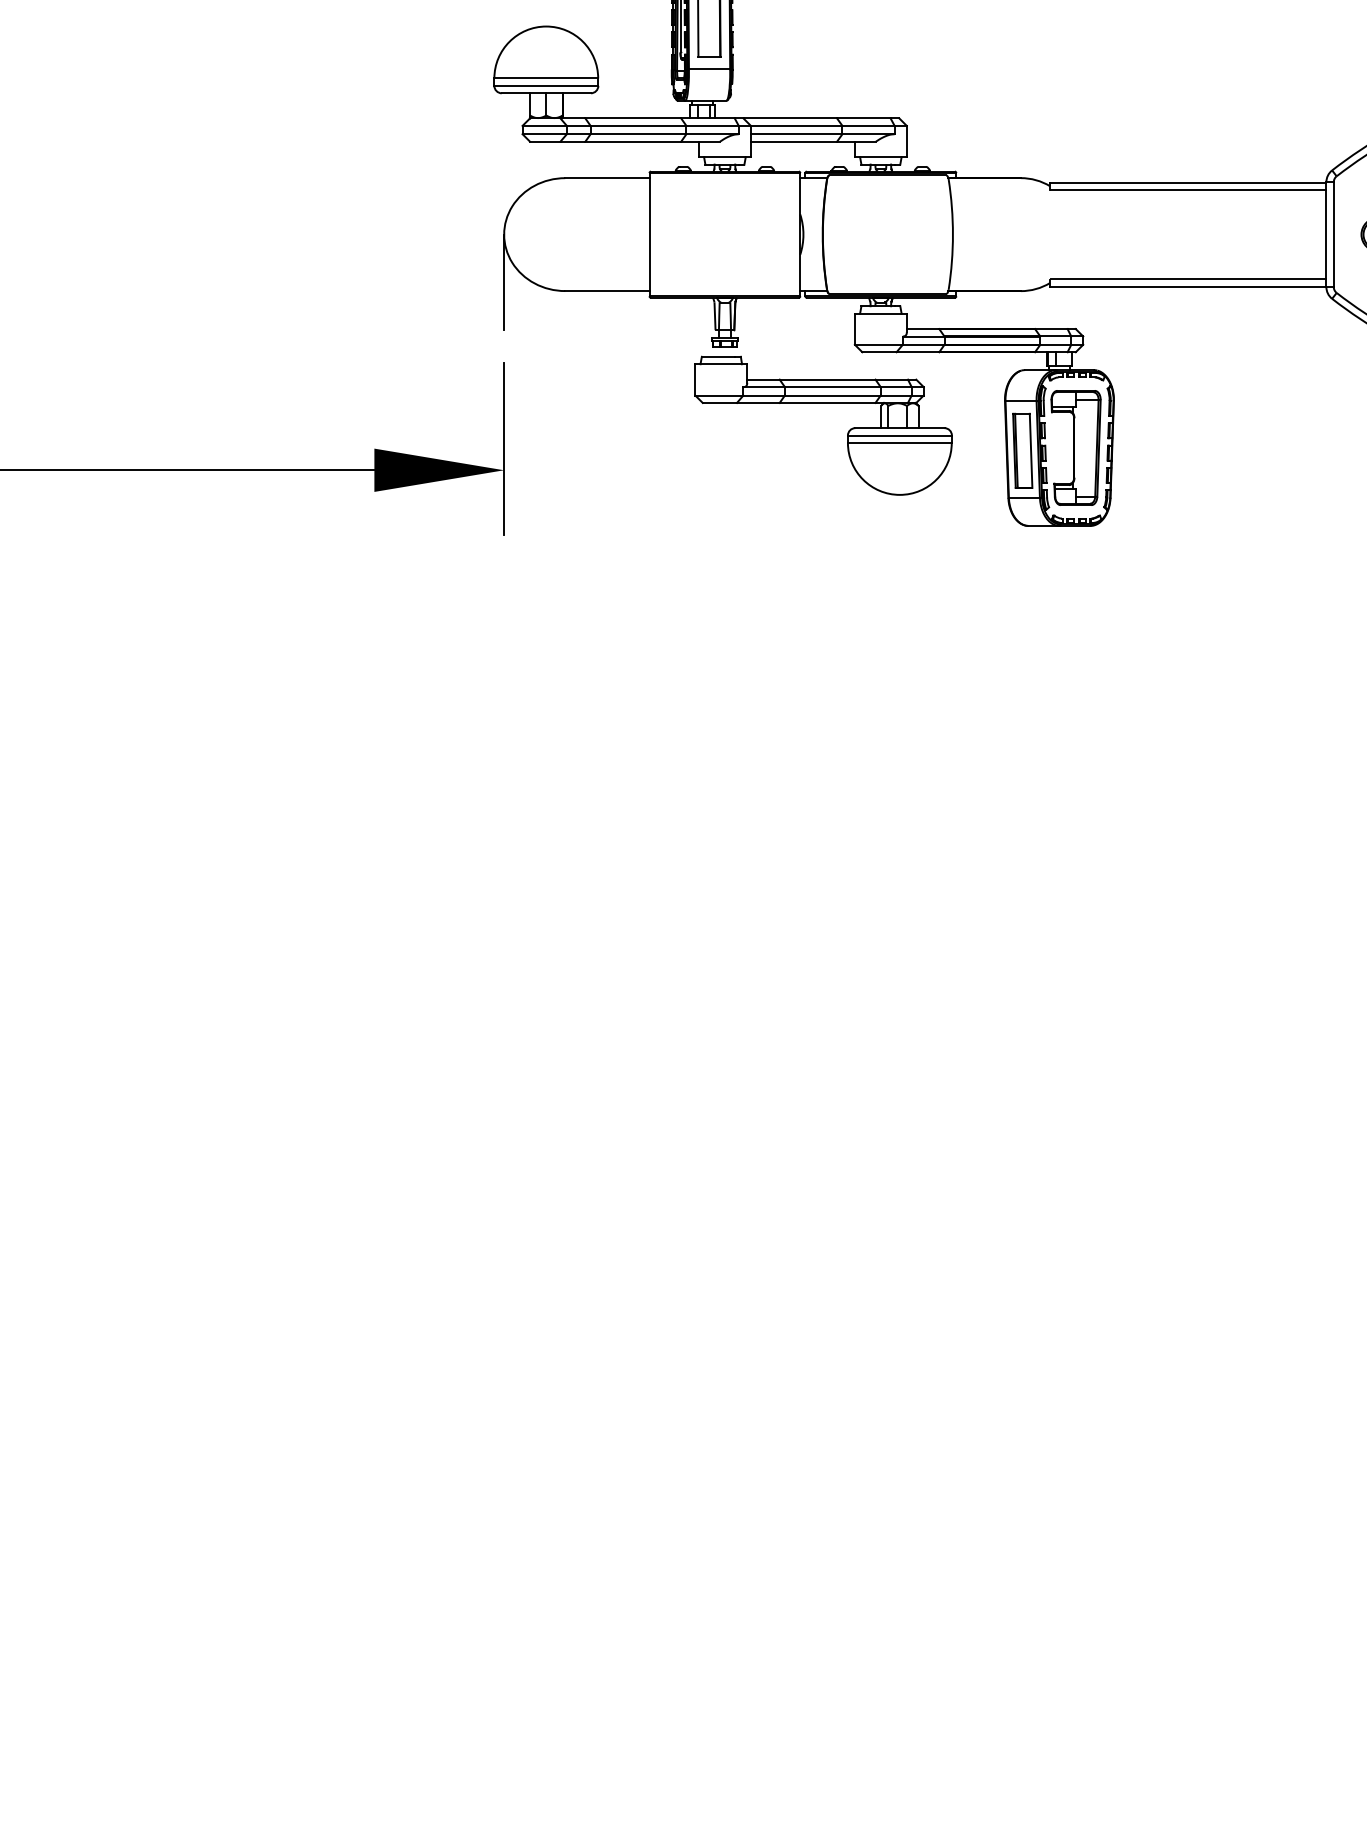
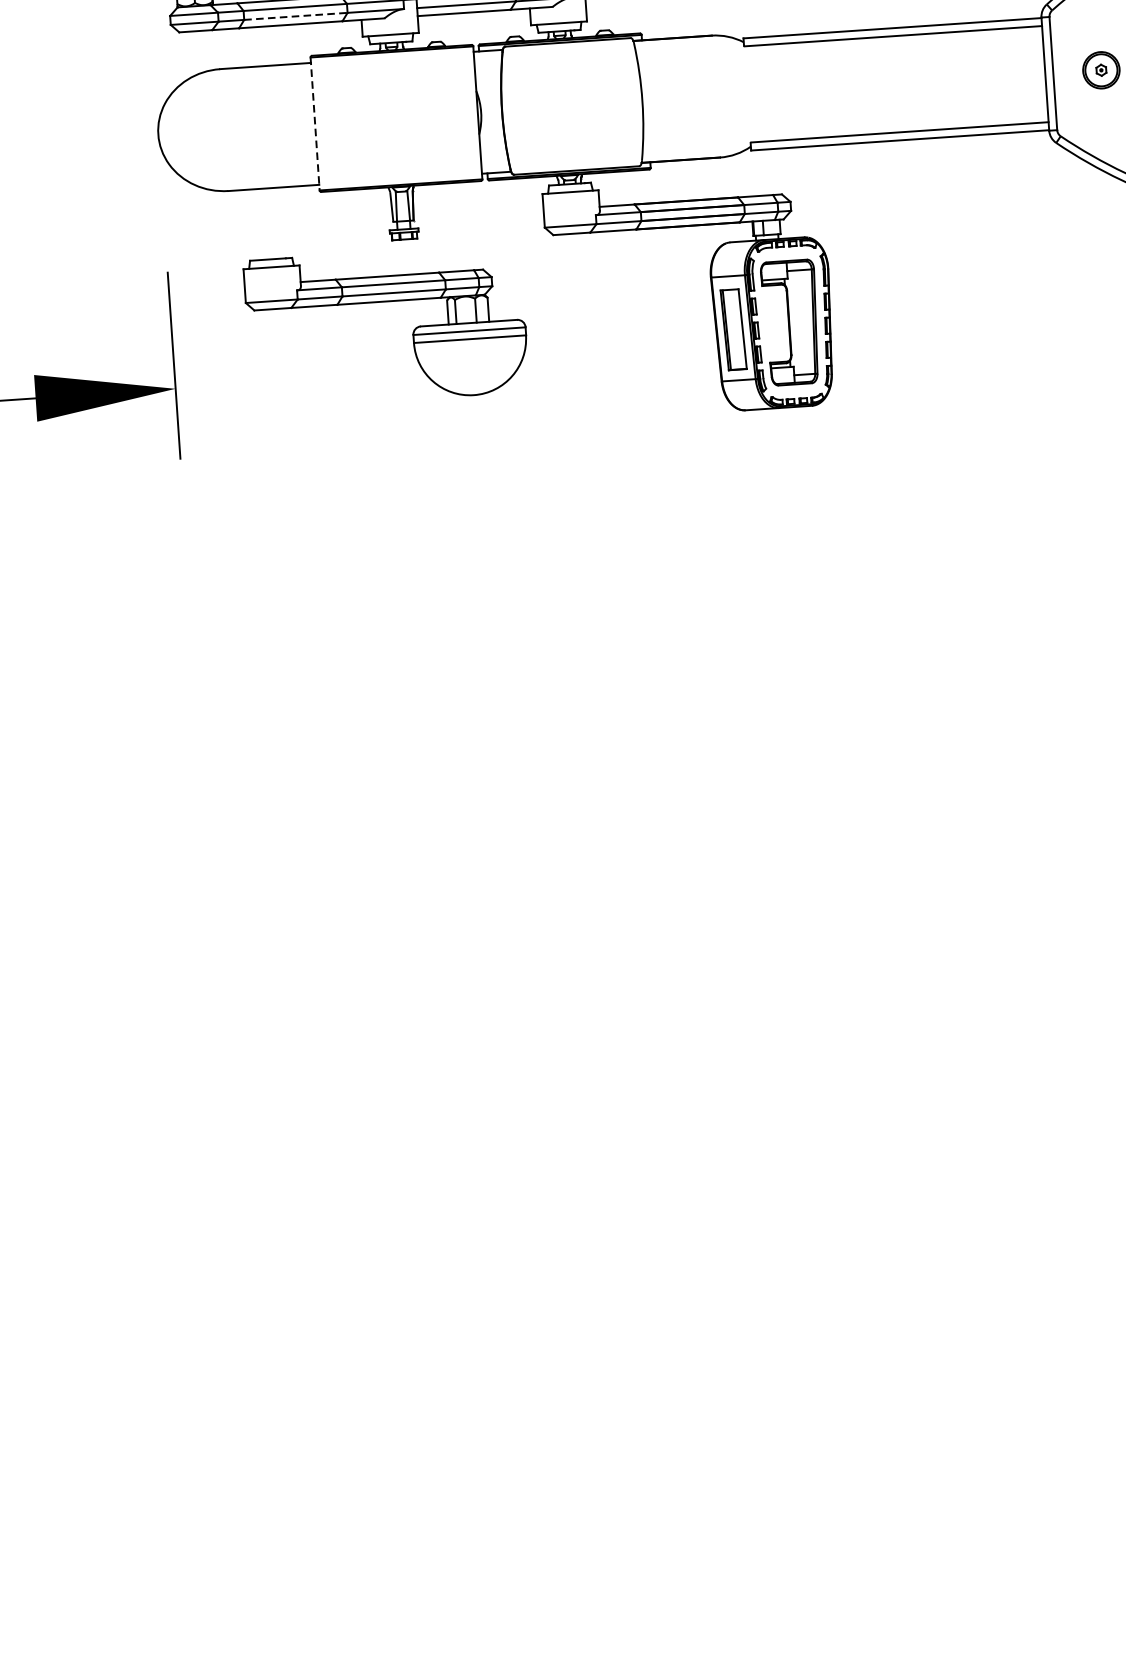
line: (638, 134) -> (295, 16), solid -> dashed
line: (649, 234) -> (315, 123), solid -> dashed
line: (504, 282) -> (162, 186), removed
part: (823, 403) -> (384, 302), moved

